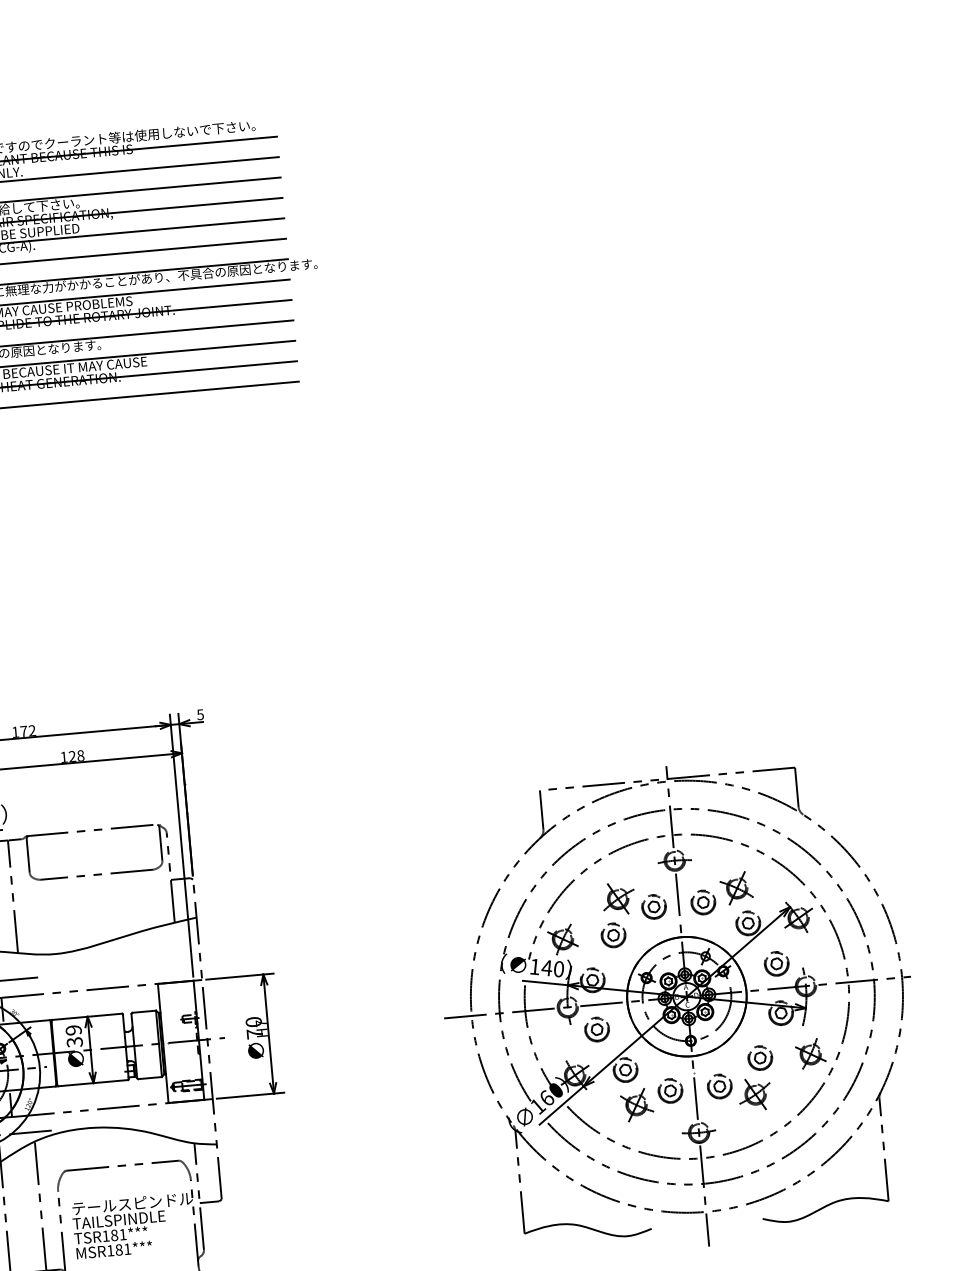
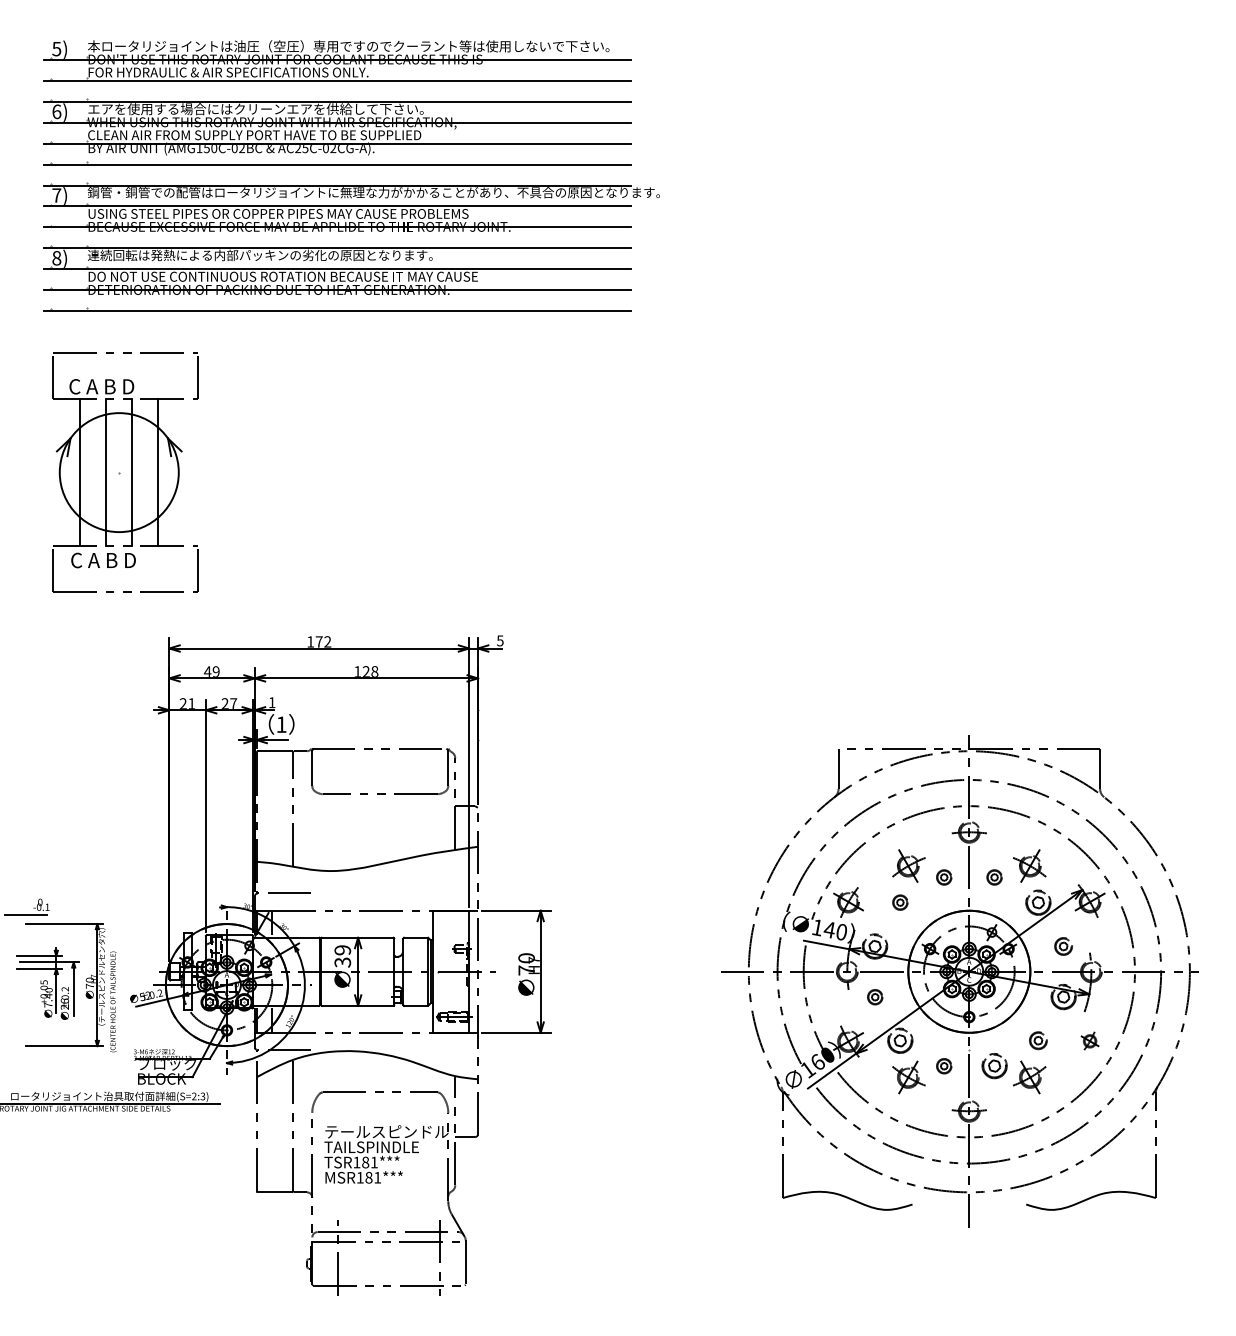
part: (703, 902) -> (994, 877), size x0.6
part: (654, 906) -> (944, 877), size x0.6
part: (613, 935) -> (900, 902), size x0.6
part: (776, 963) -> (1063, 946), size x0.7
part: (597, 1030) -> (875, 997), size x0.6
part: (810, 1053) -> (1089, 1040), size x0.6
part: (760, 1057) -> (1038, 1040), size x0.7
part: (670, 1091) -> (944, 1066), size x0.6

